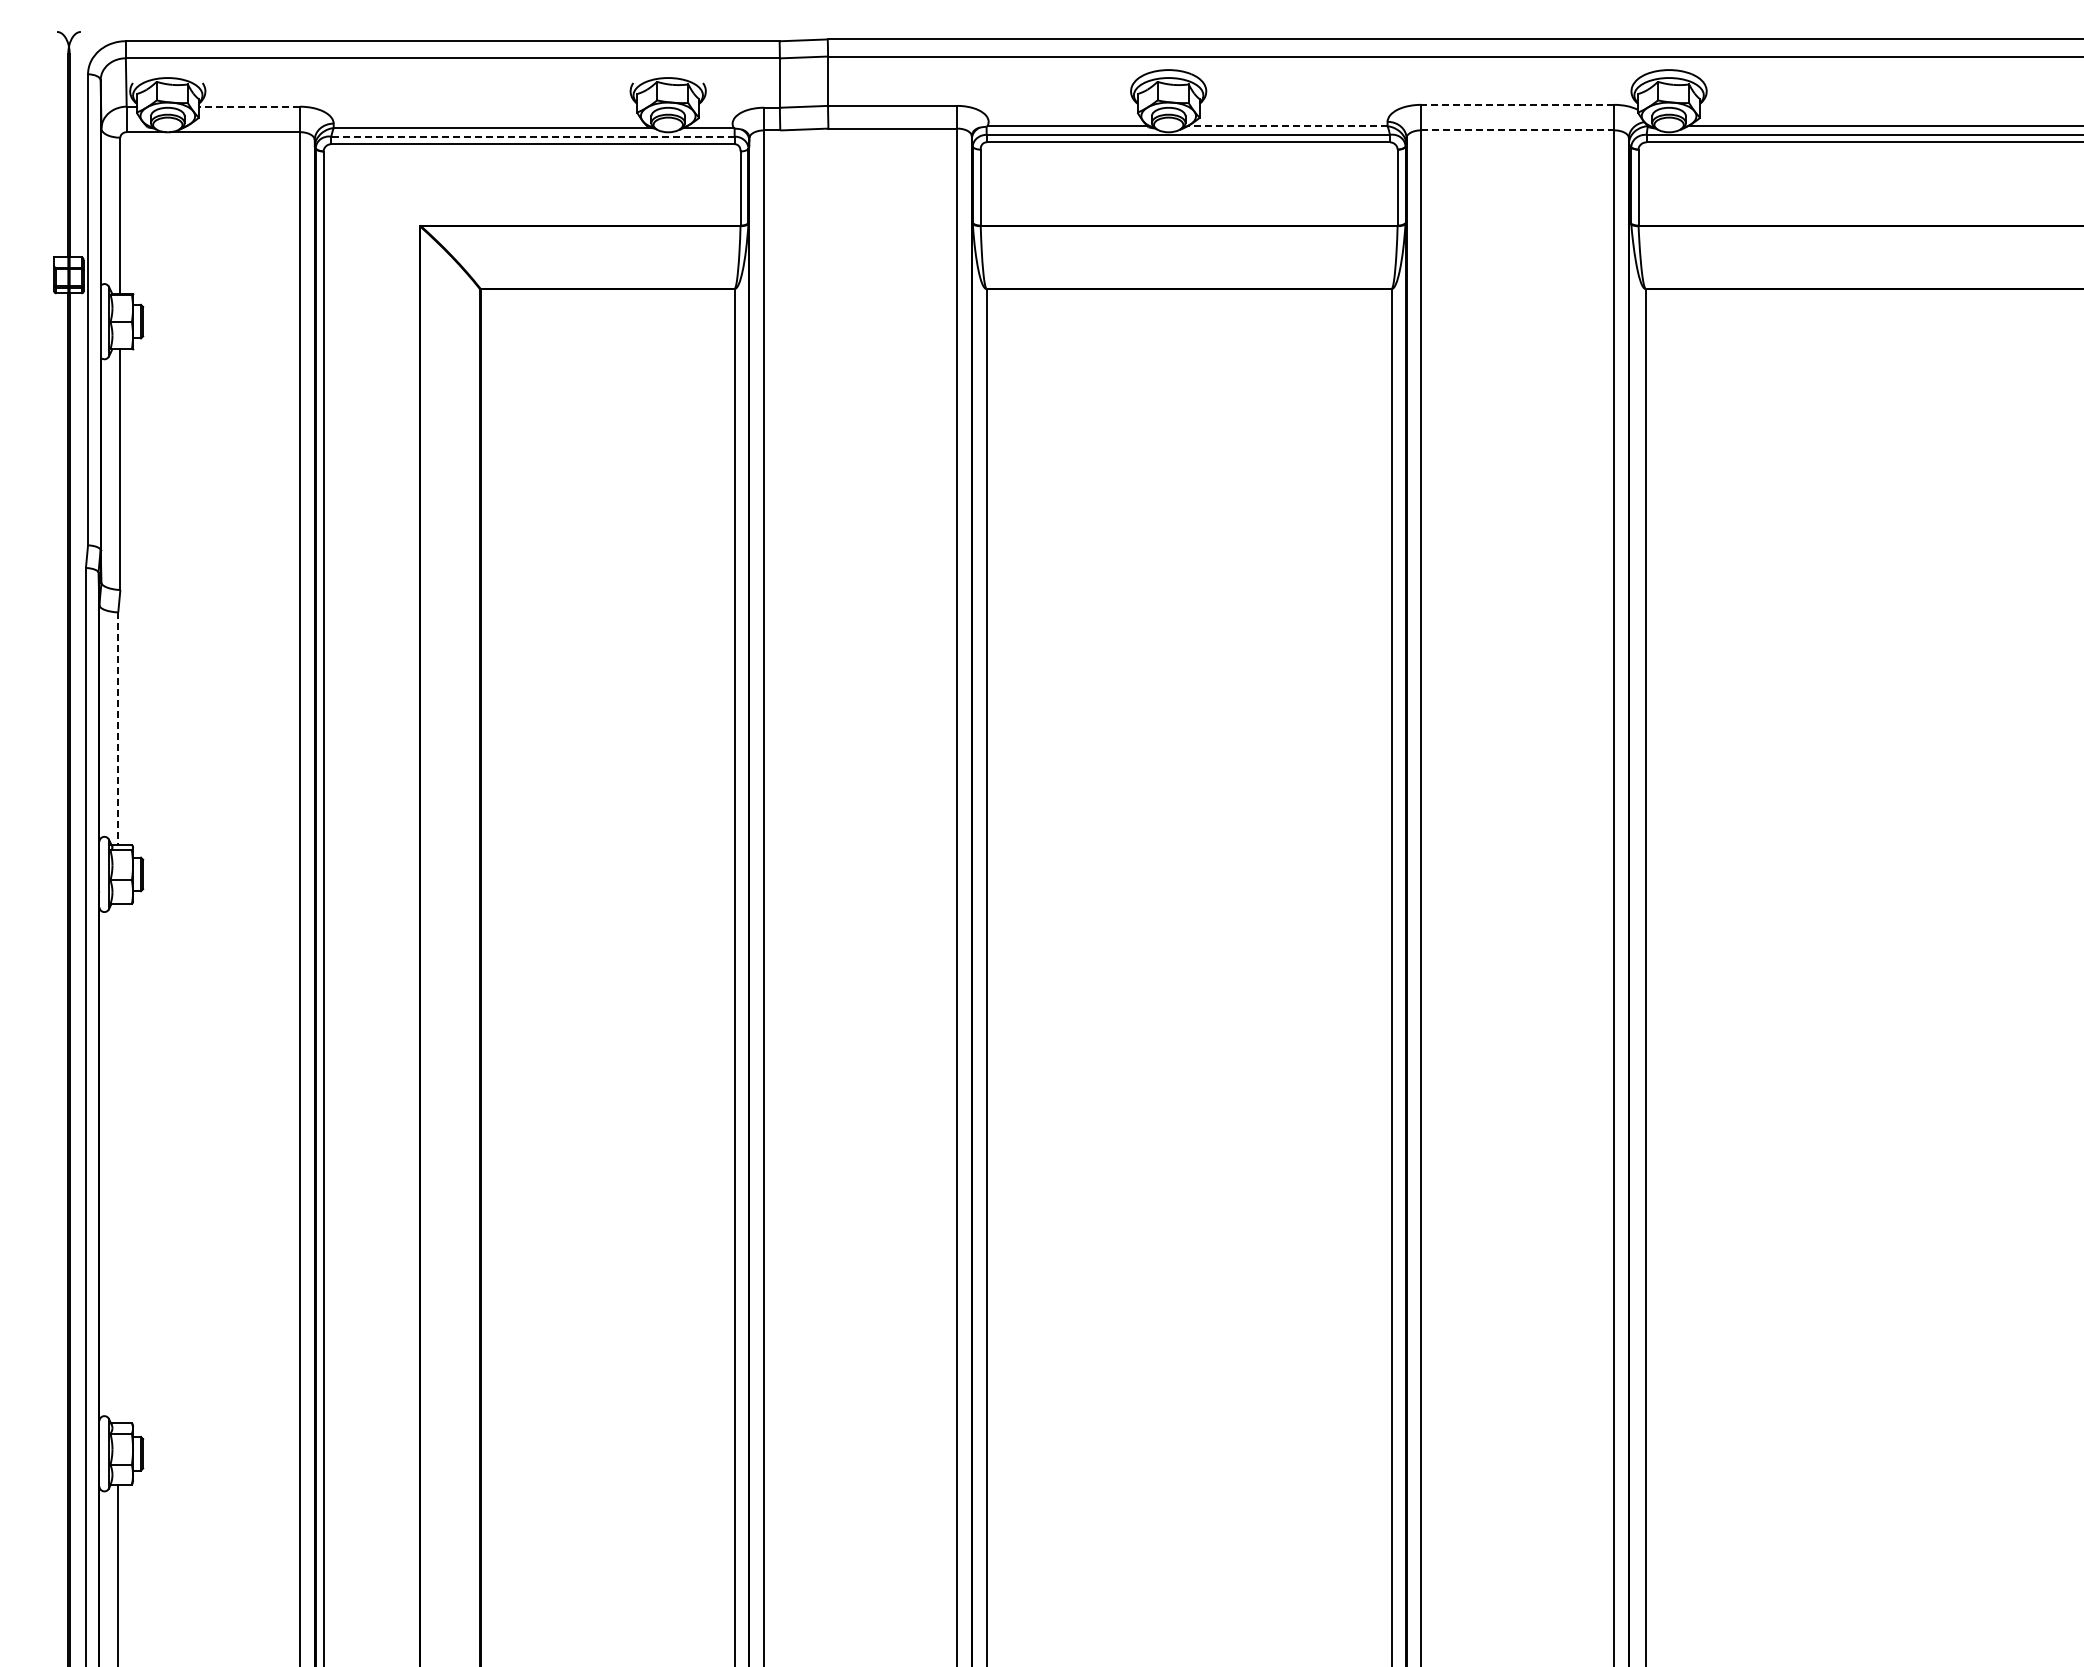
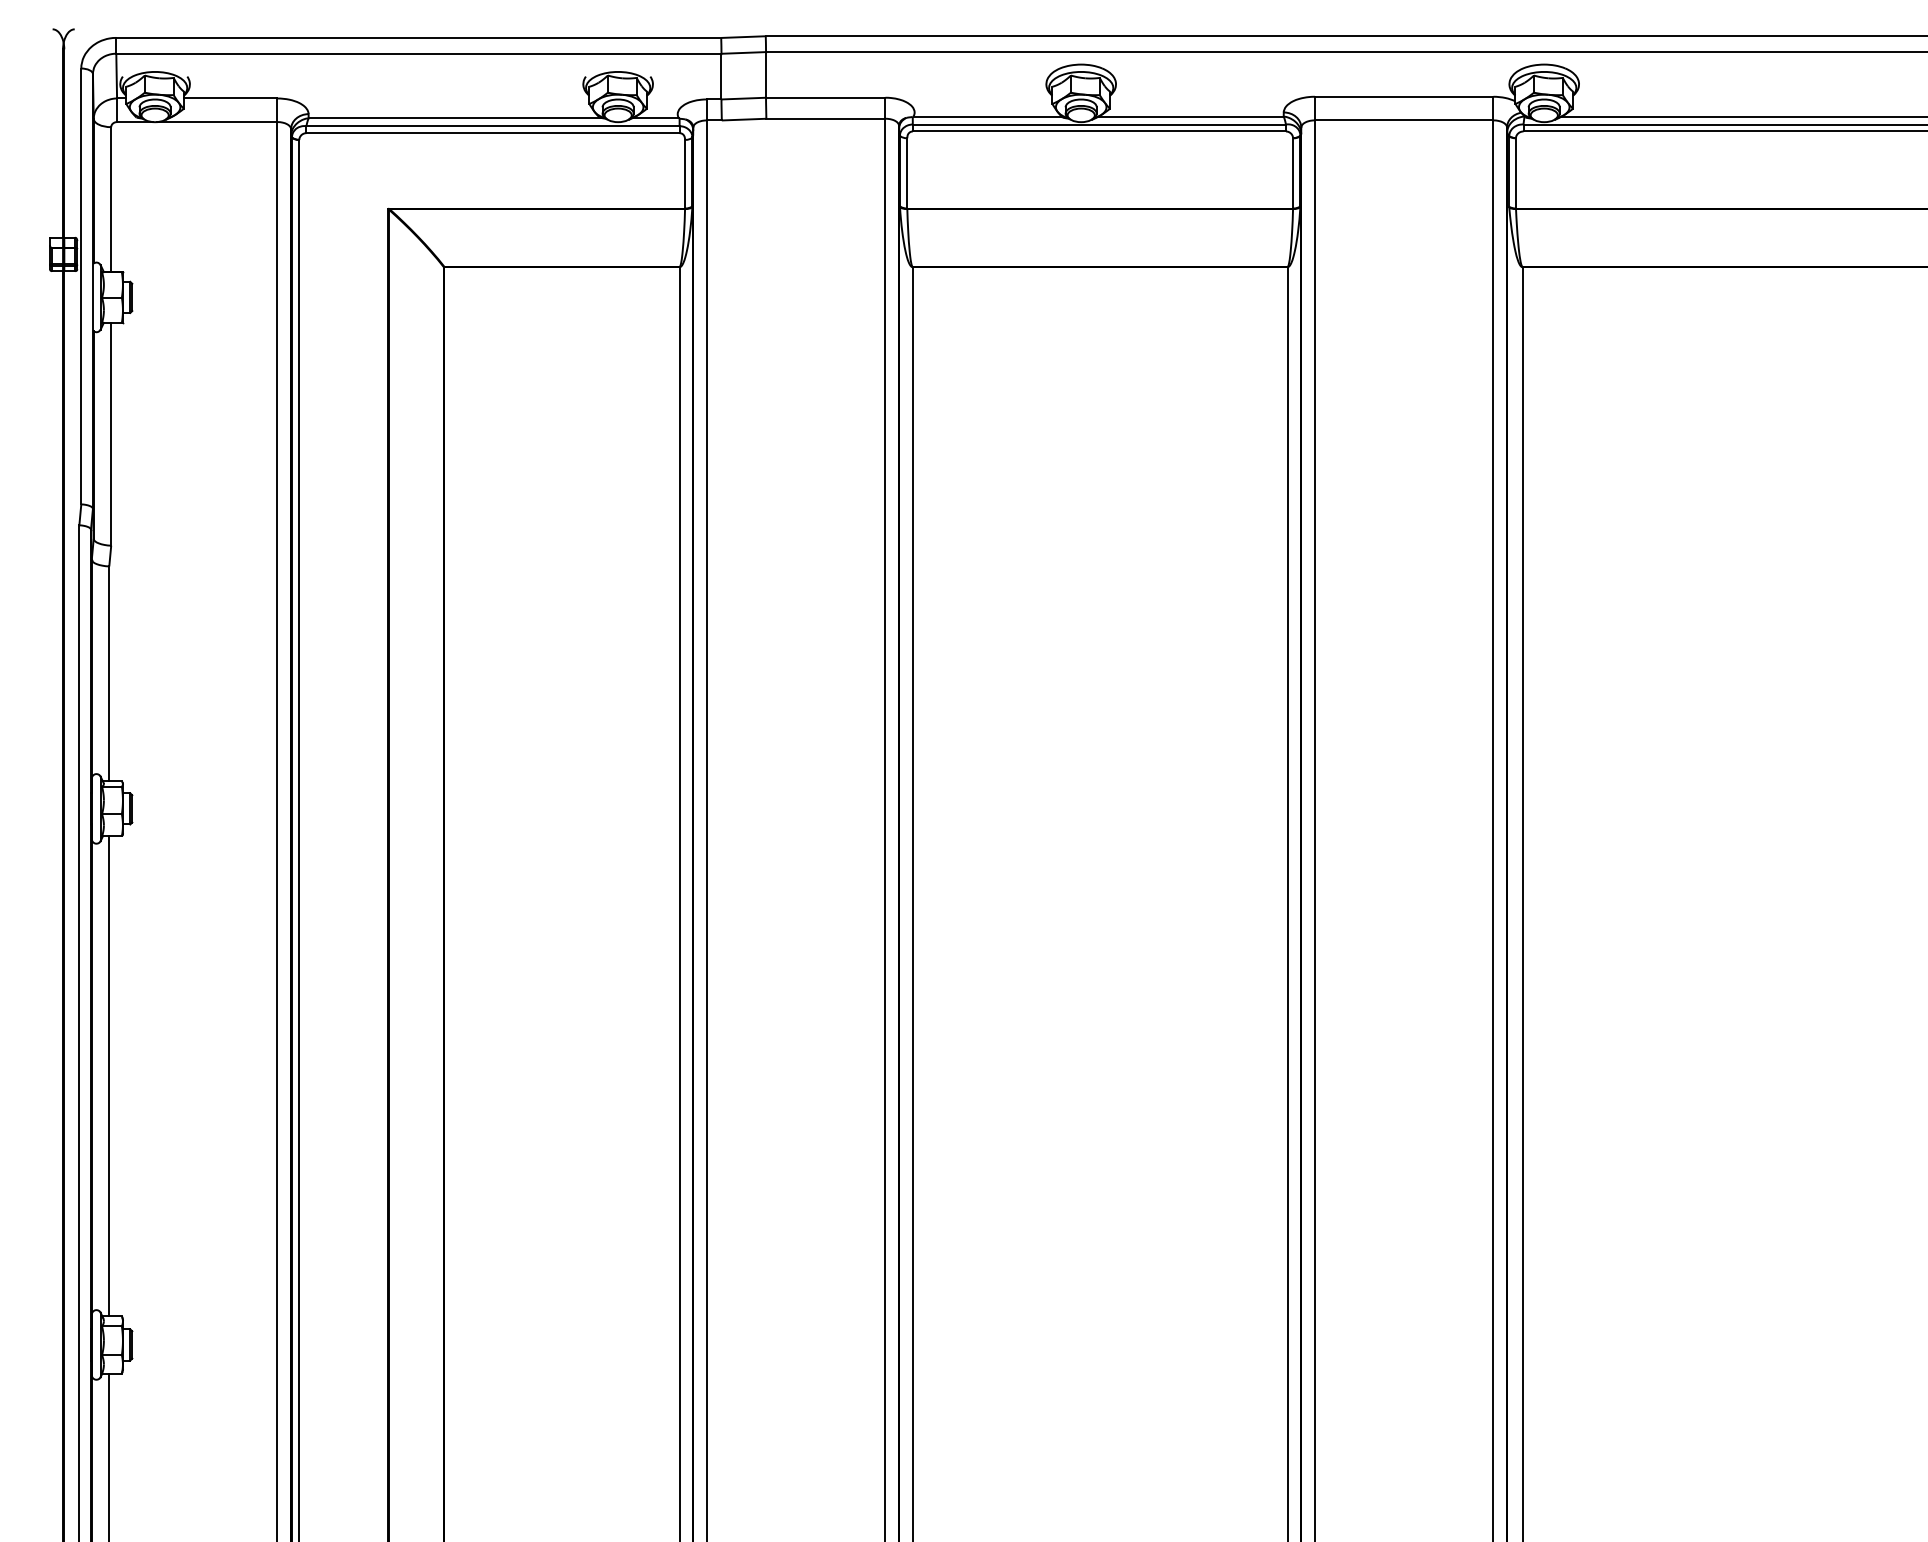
line: (1517, 104) -> (1403, 96), dashed -> solid
line: (249, 106) -> (230, 98), dashed -> solid
line: (1287, 126) -> (1191, 116), dashed -> solid
line: (1518, 130) -> (1404, 120), dashed -> solid
line: (532, 136) -> (492, 126), dashed -> solid
line: (118, 729) -> (109, 674), dashed -> solid
line: (118, 1163) -> (109, 1076), added

